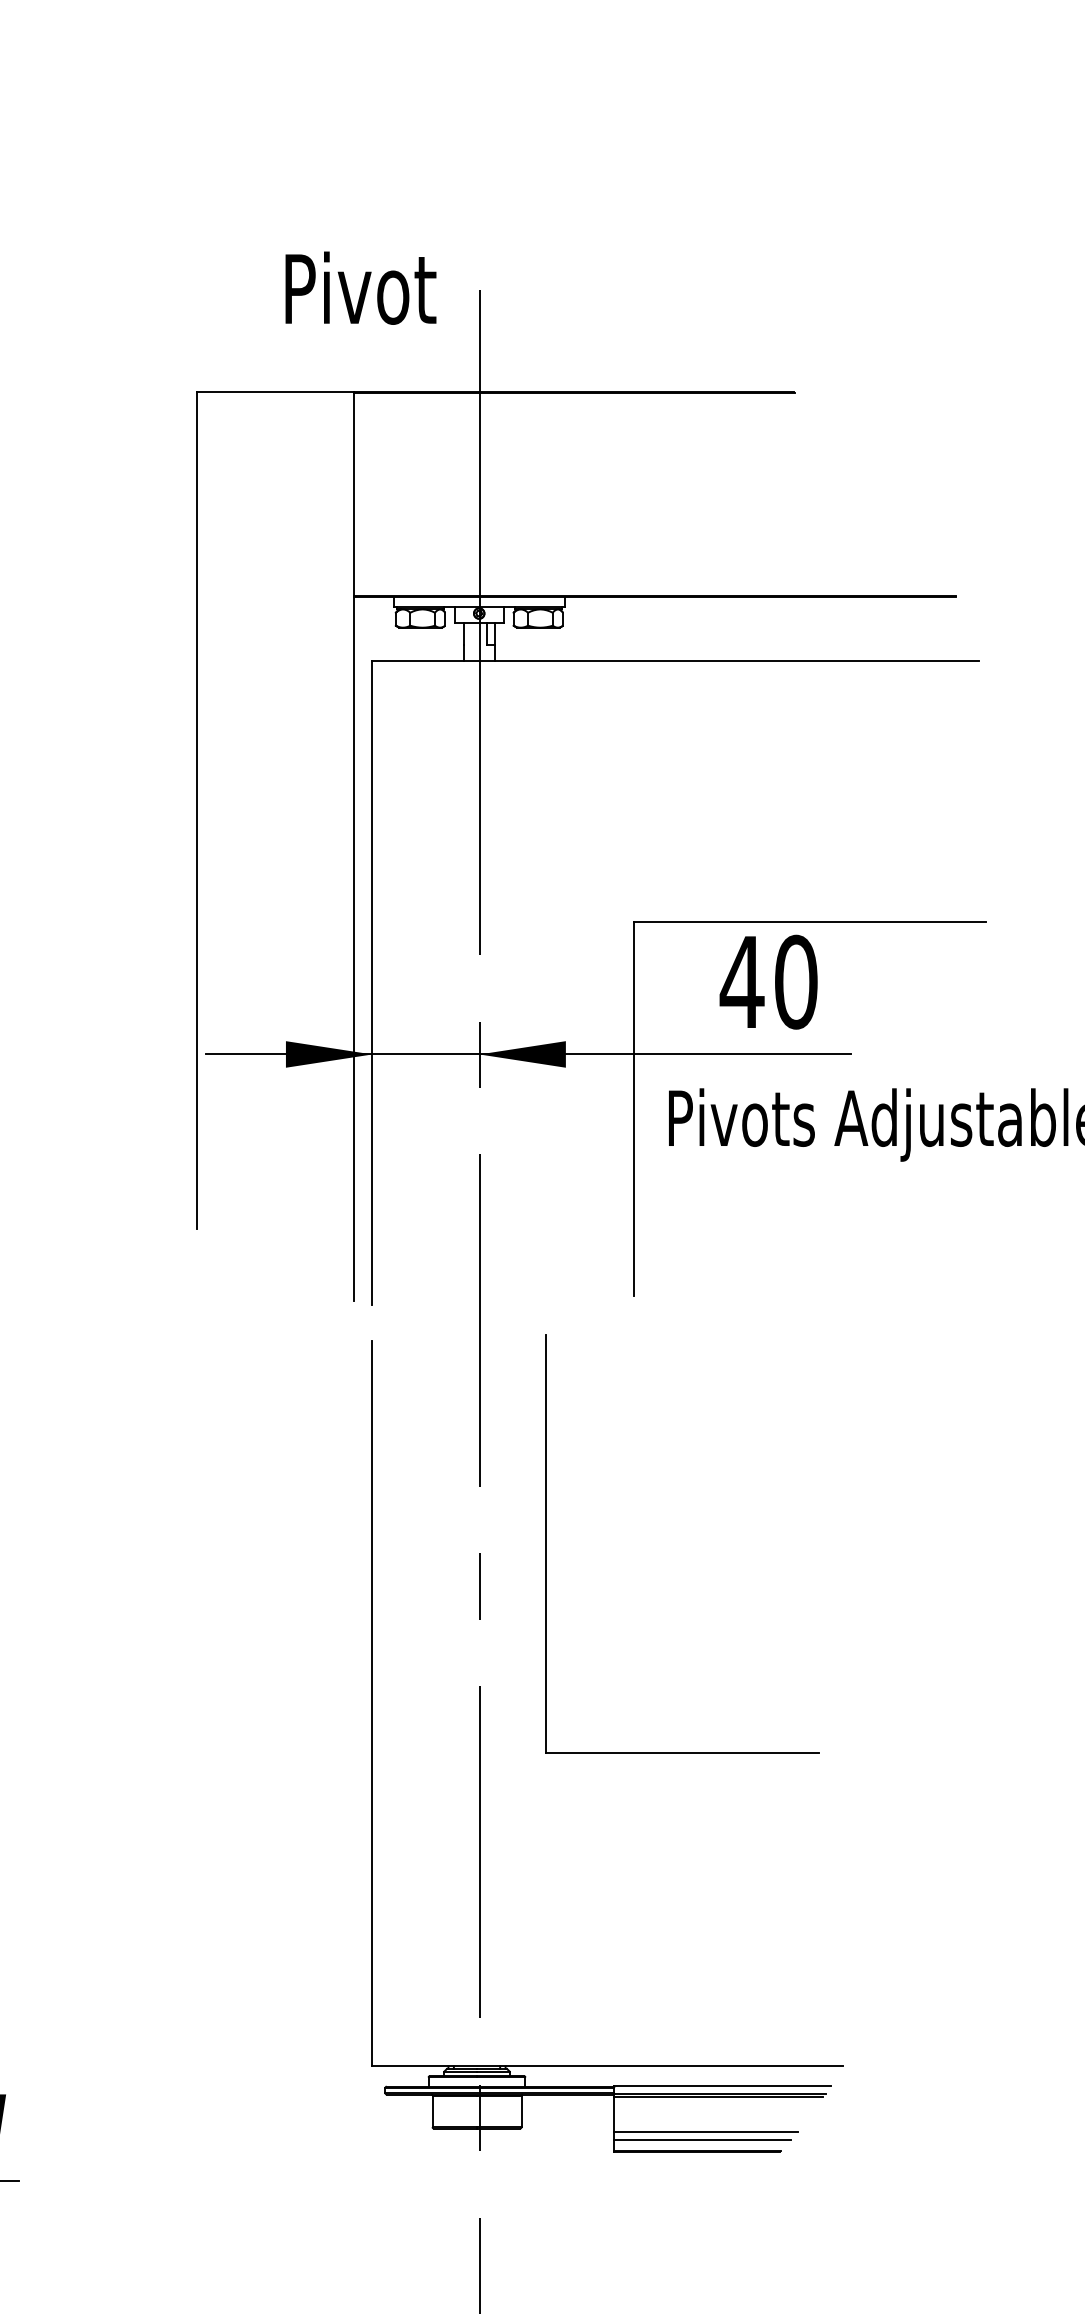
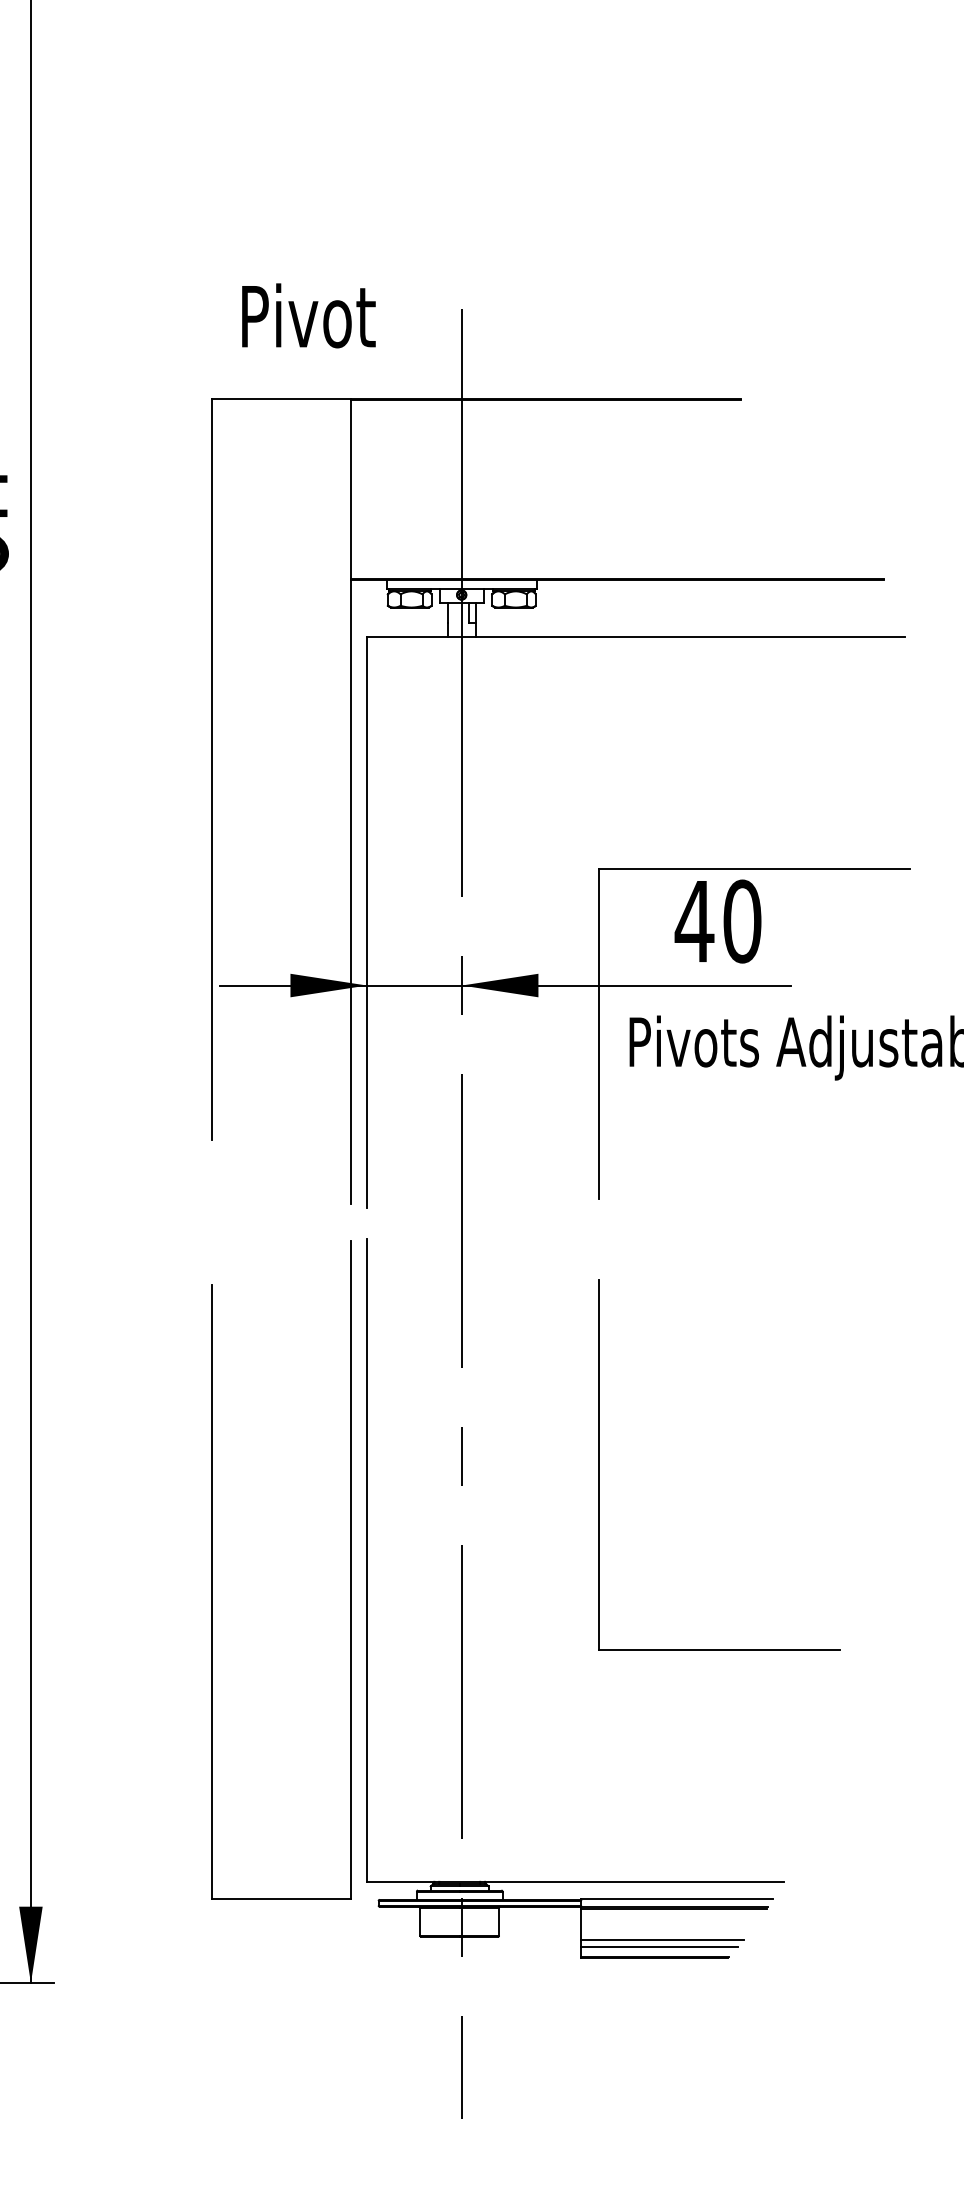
text: (360, 287) -> (308, 315), moved
part: (546, 1543) -> (599, 1464), moved
part: (197, 1713) -> (212, 1569), added

